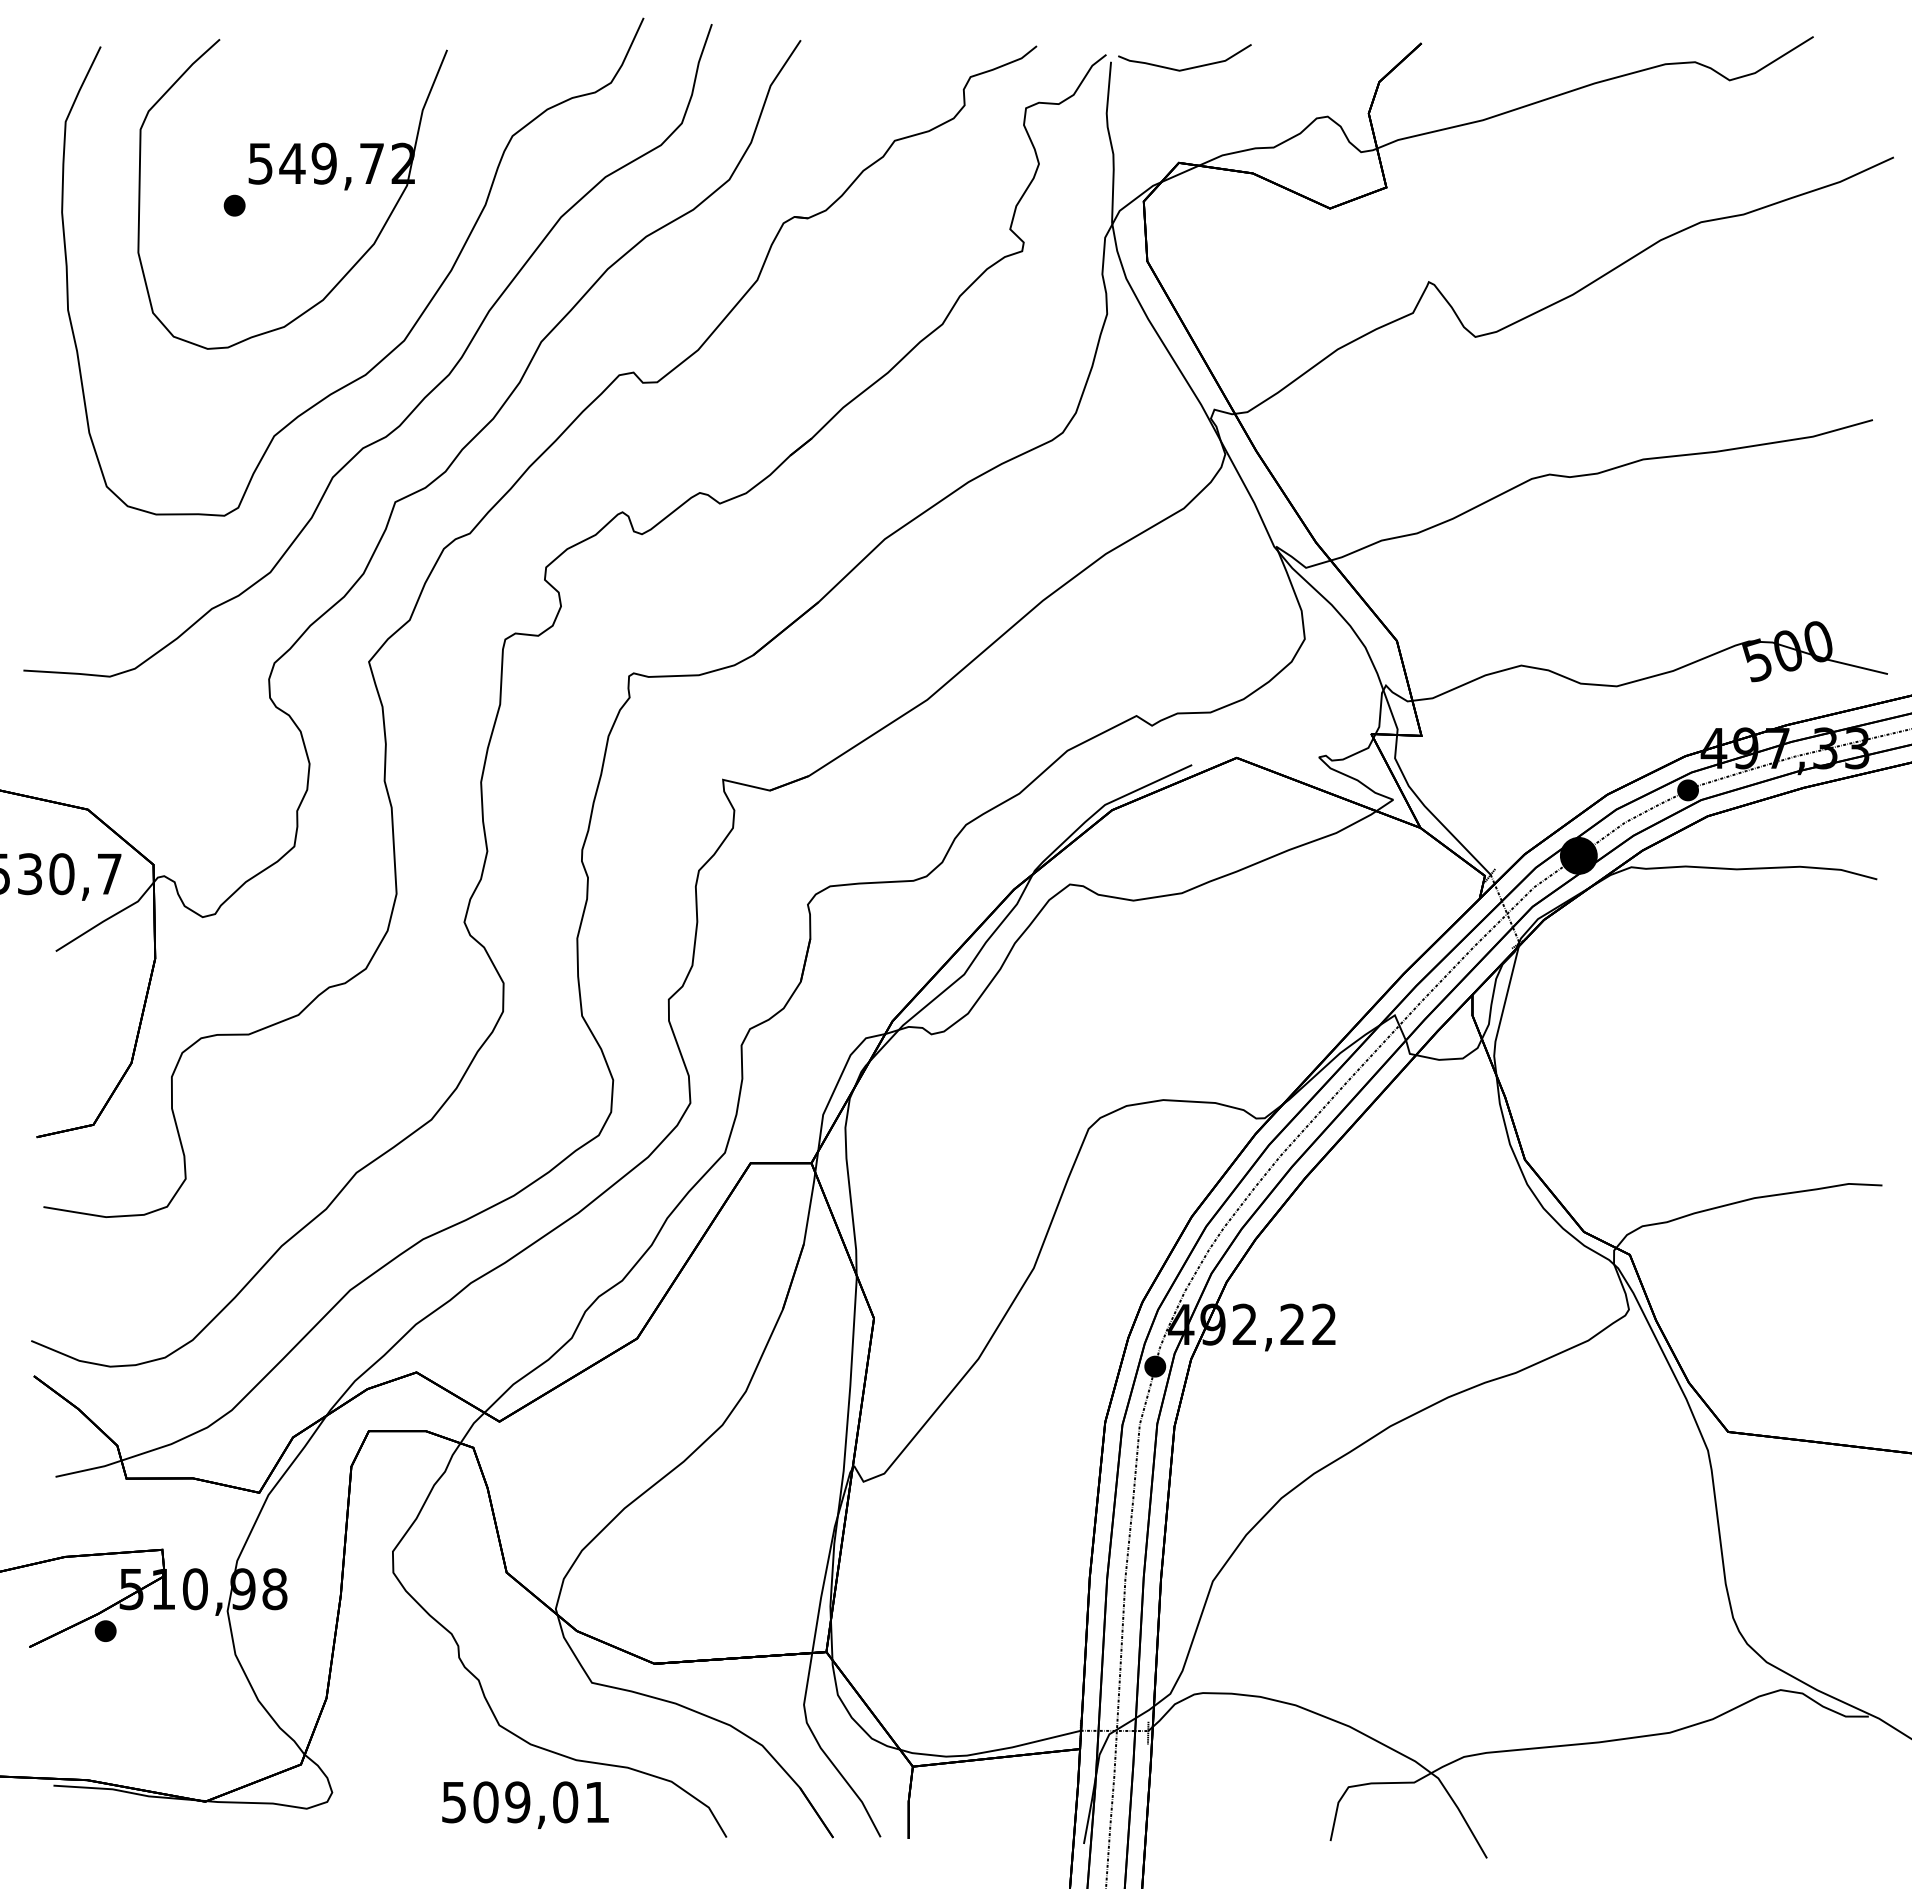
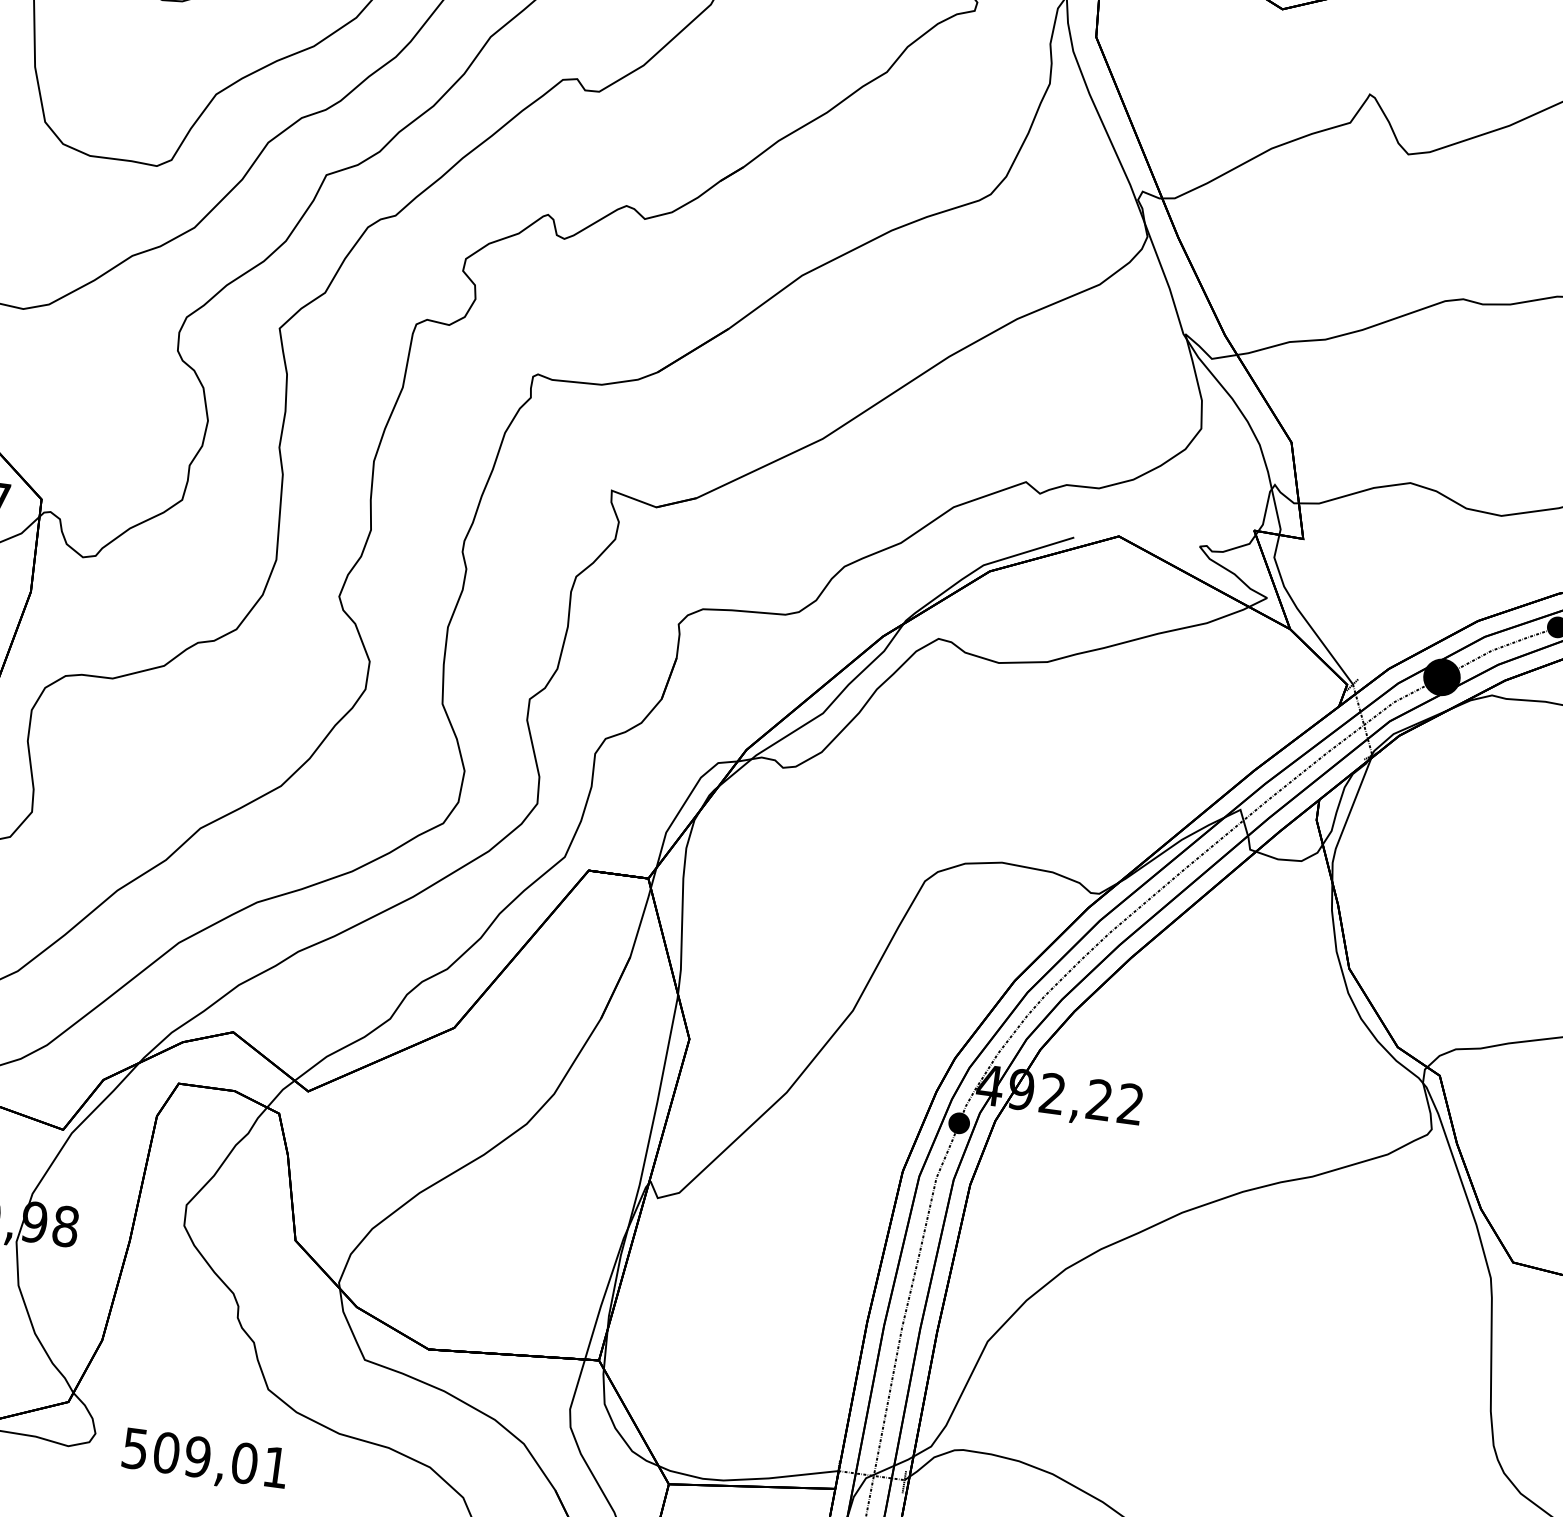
text: (525, 1804) -> (205, 1460), moved

